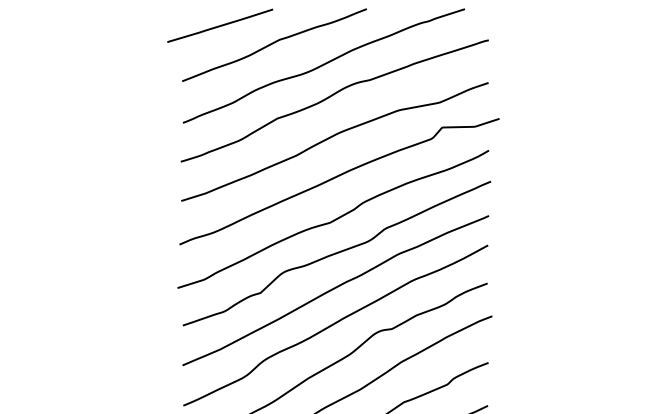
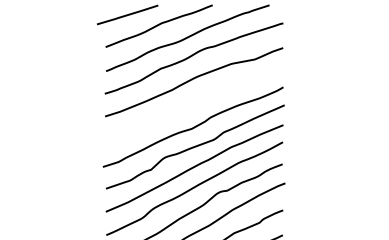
curve: (337, 178) -> (195, 103), removed

